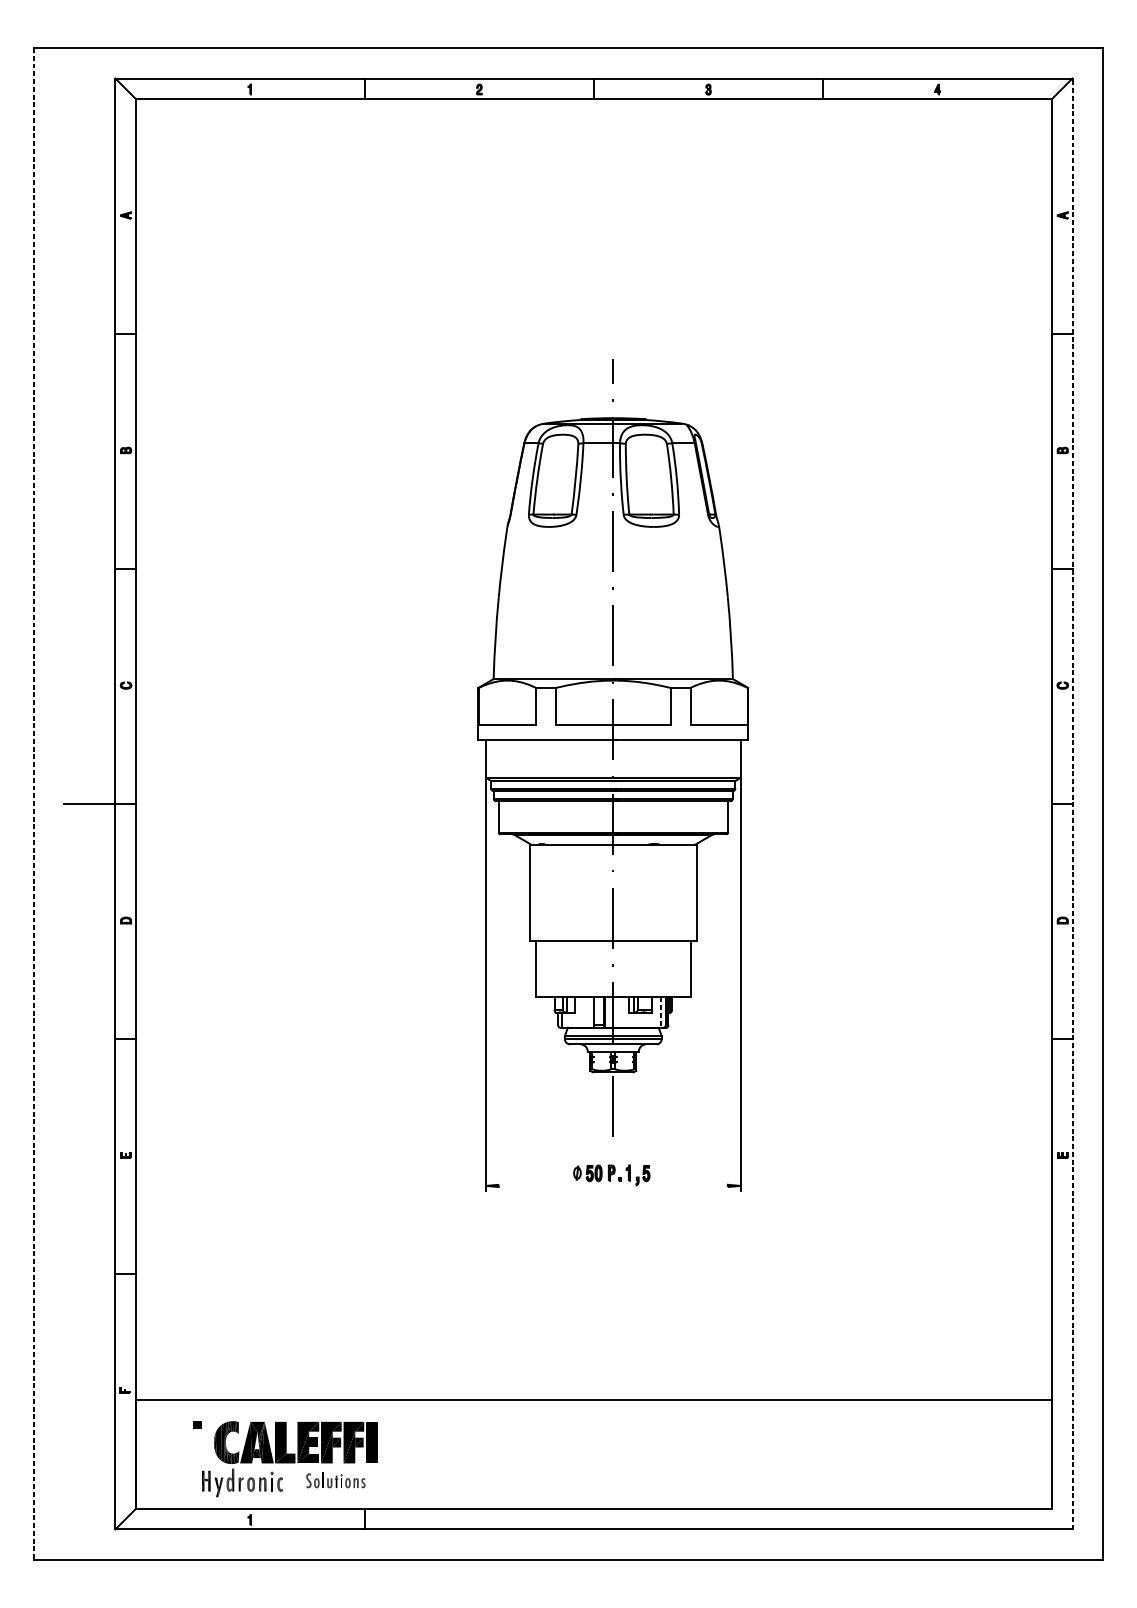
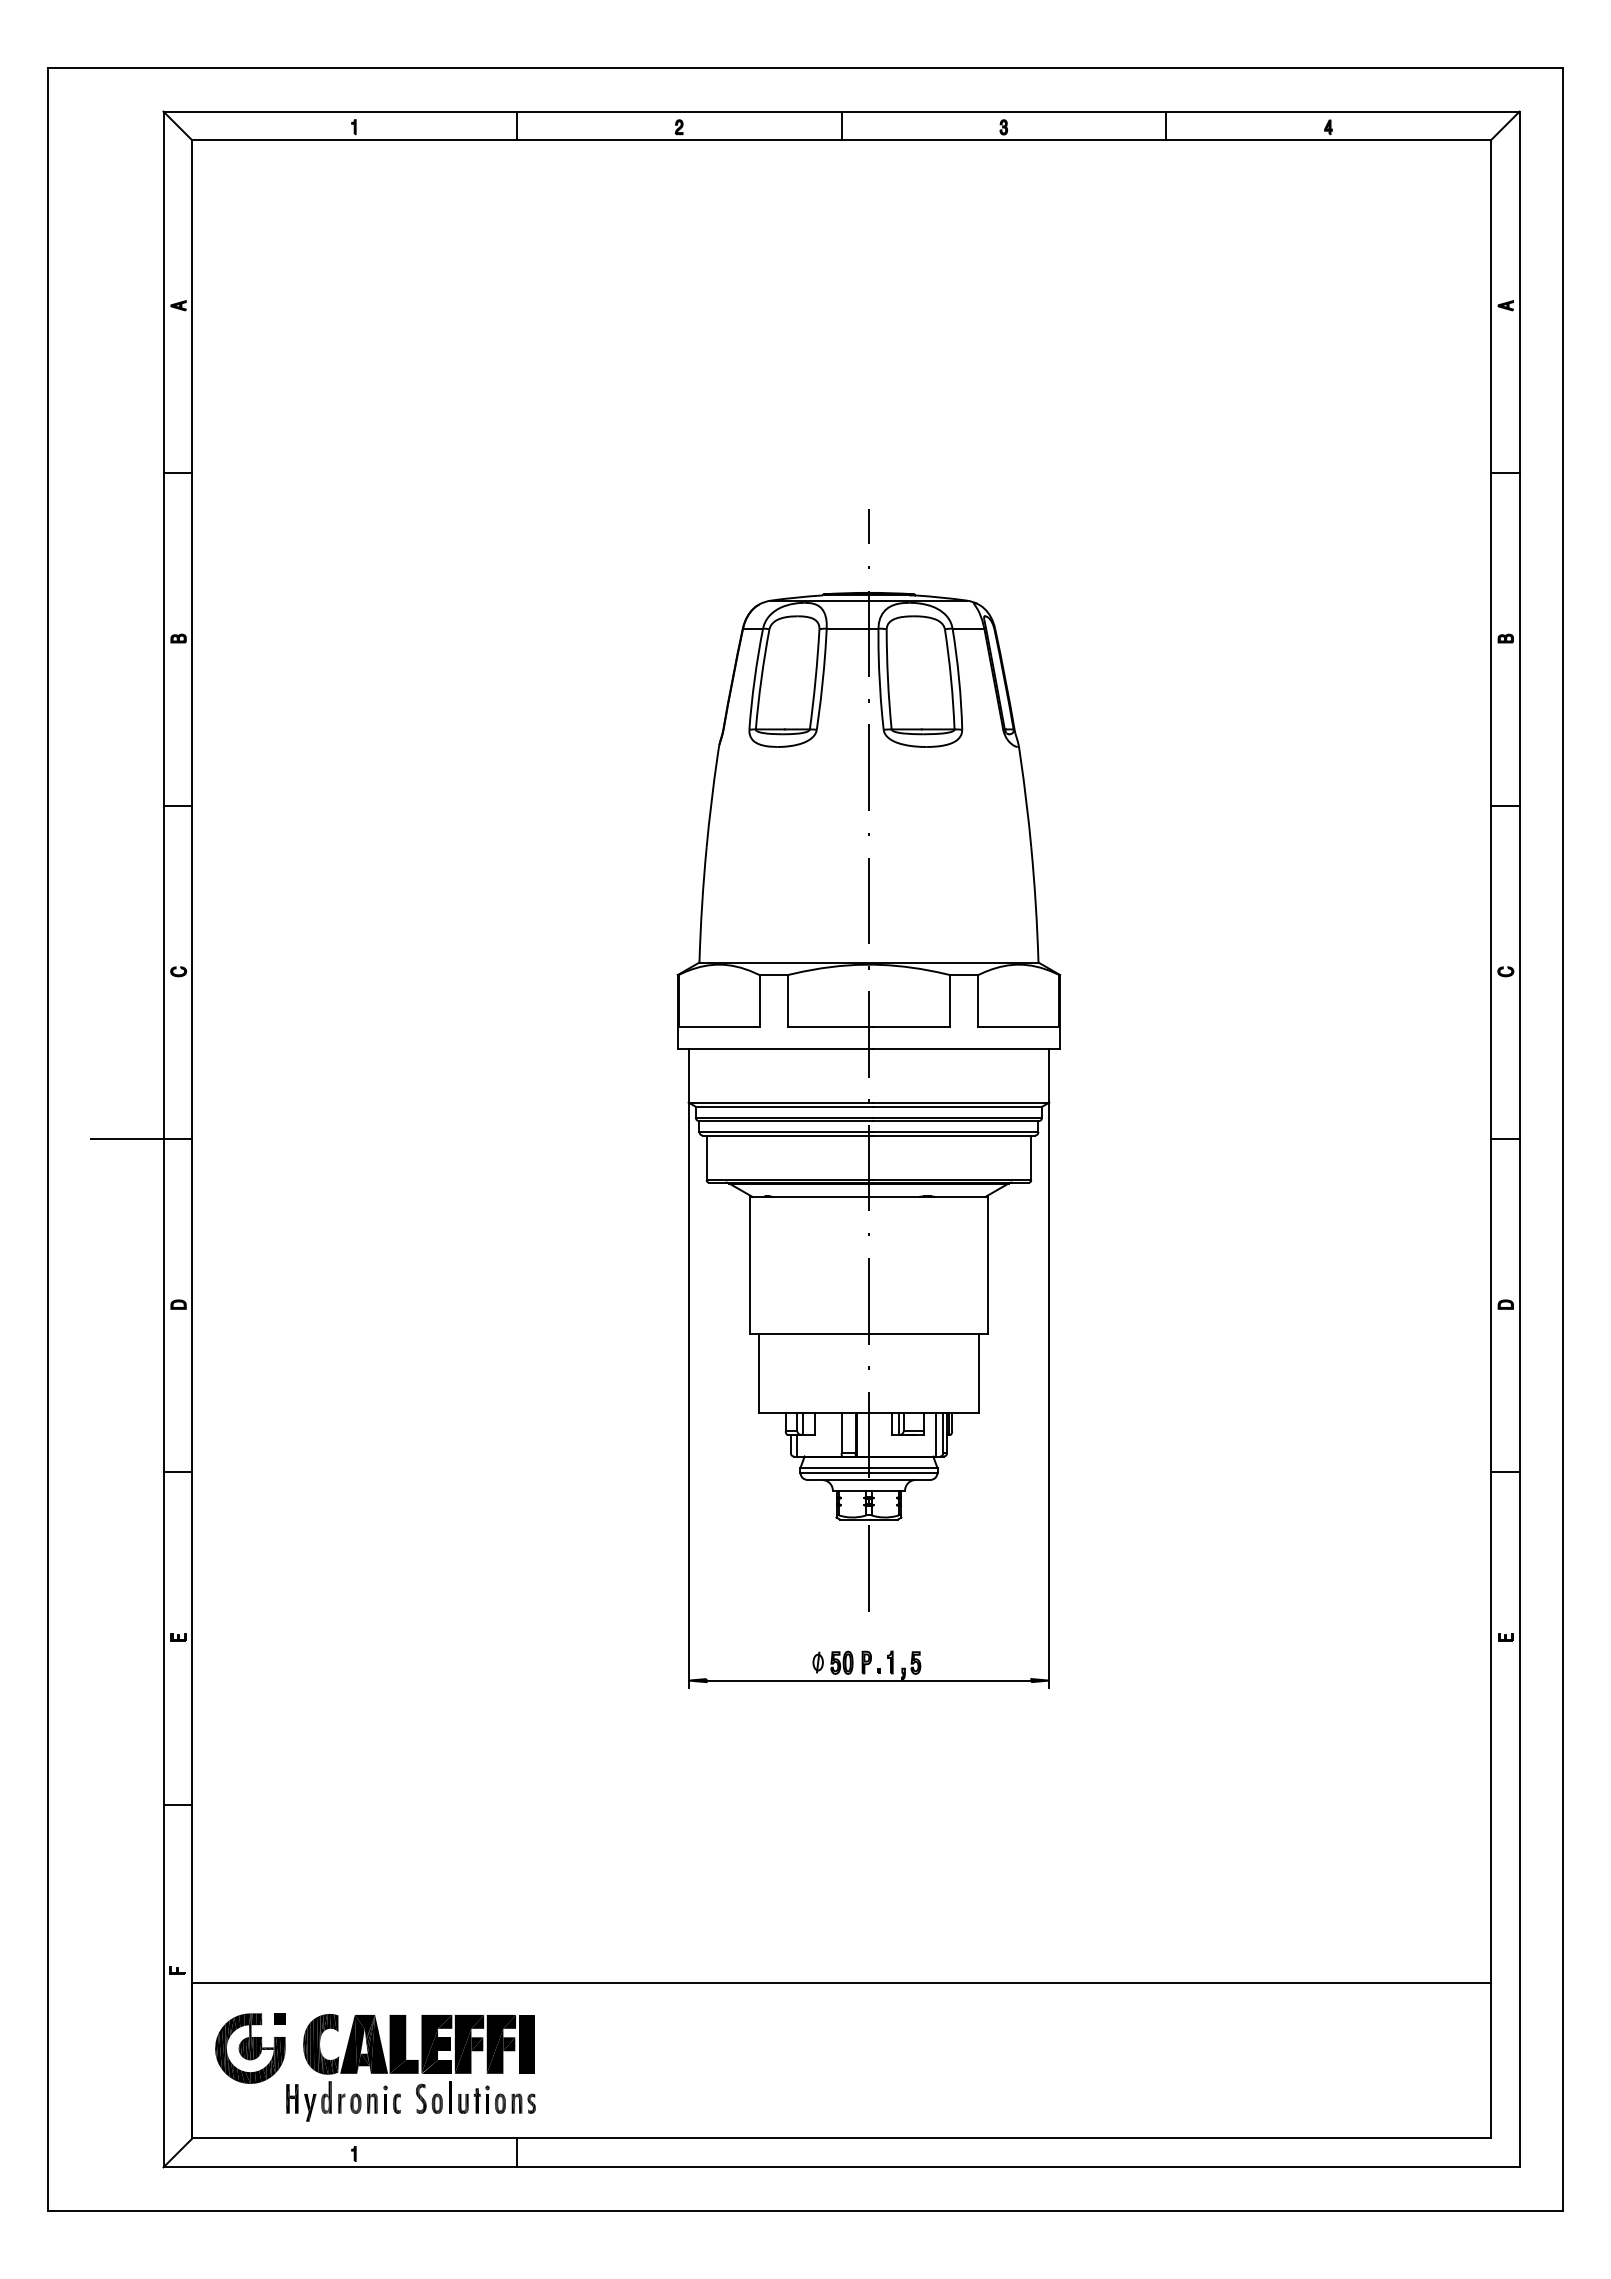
line: (34, 804) -> (48, 1139), dashed -> solid
line: (1072, 804) -> (1519, 1139), dashed -> solid
line: (660, 1012) -> (936, 1435), dashed -> solid
line: (612, 1185) -> (868, 1680), added
part: (176, 1445) -> (250, 2048), added
part: (335, 1480) -> (475, 2097), size x1.43

